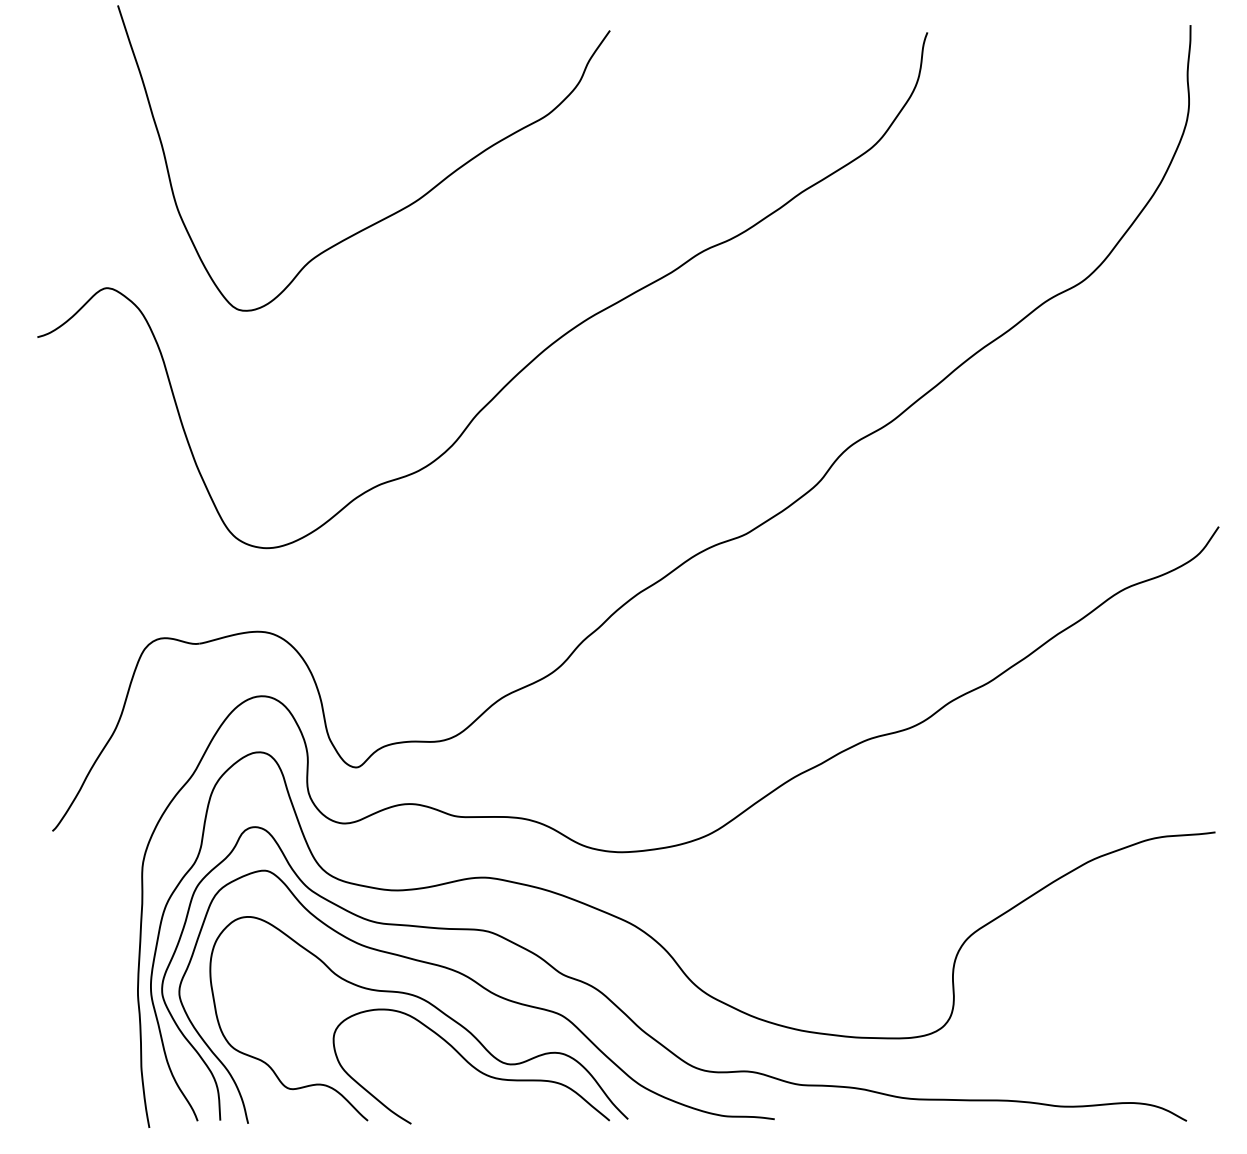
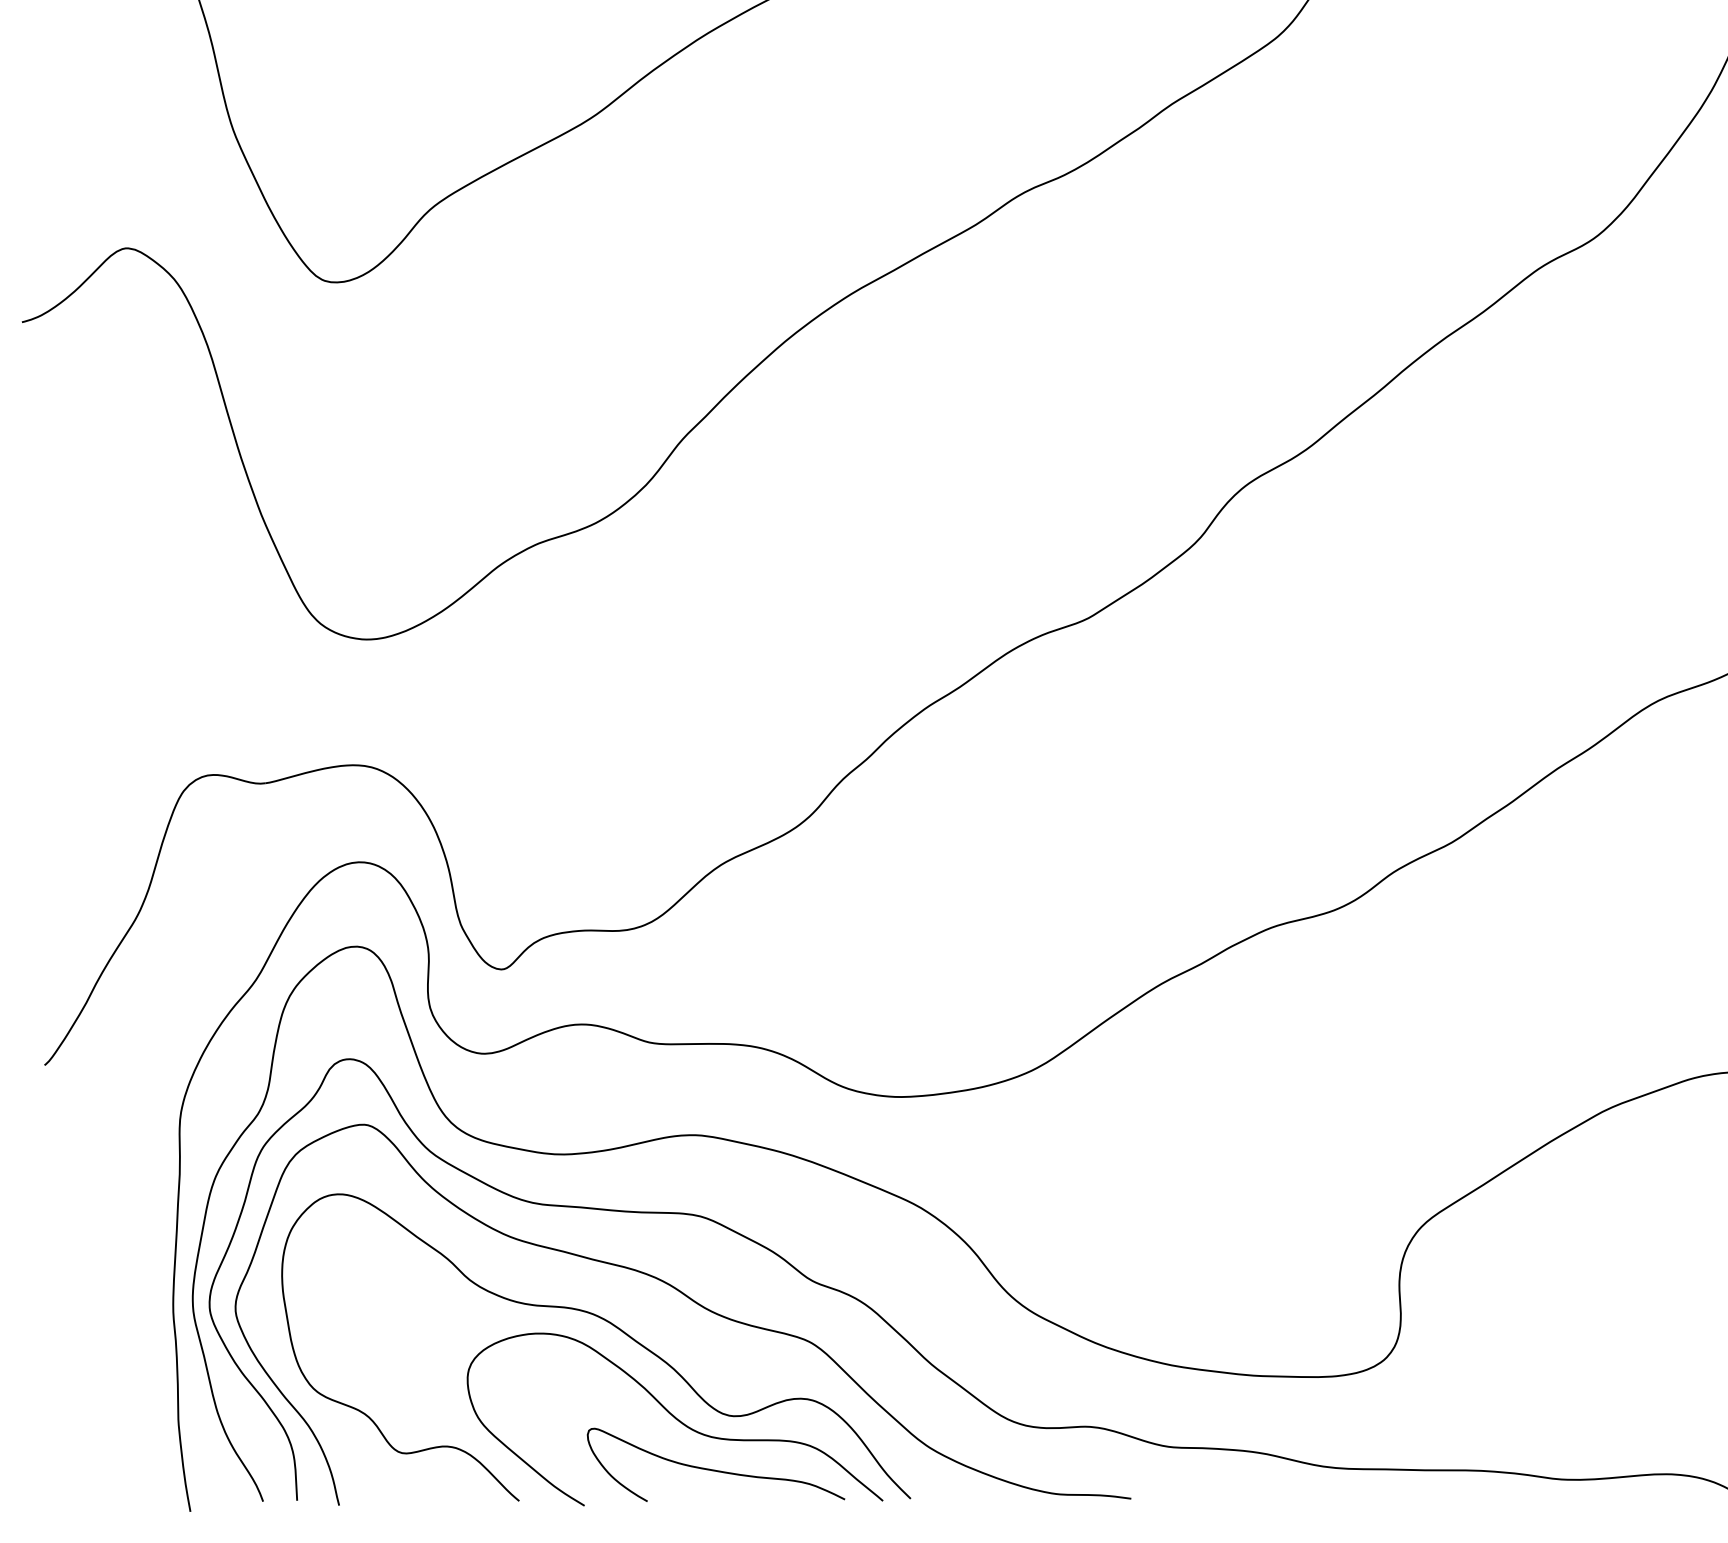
curve: (498, 1099) -> (715, 1468), added

